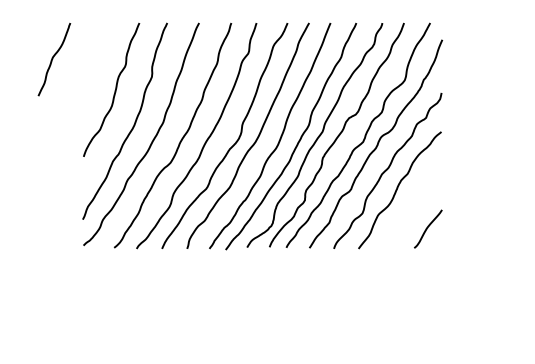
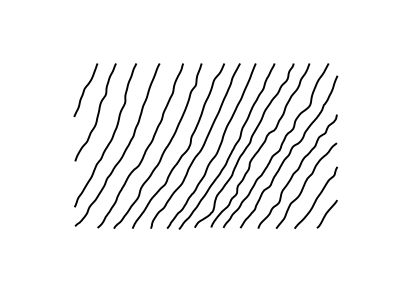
curve: (53, 58) -> (85, 89), moved
curve: (413, 206) -> (316, 197), added

